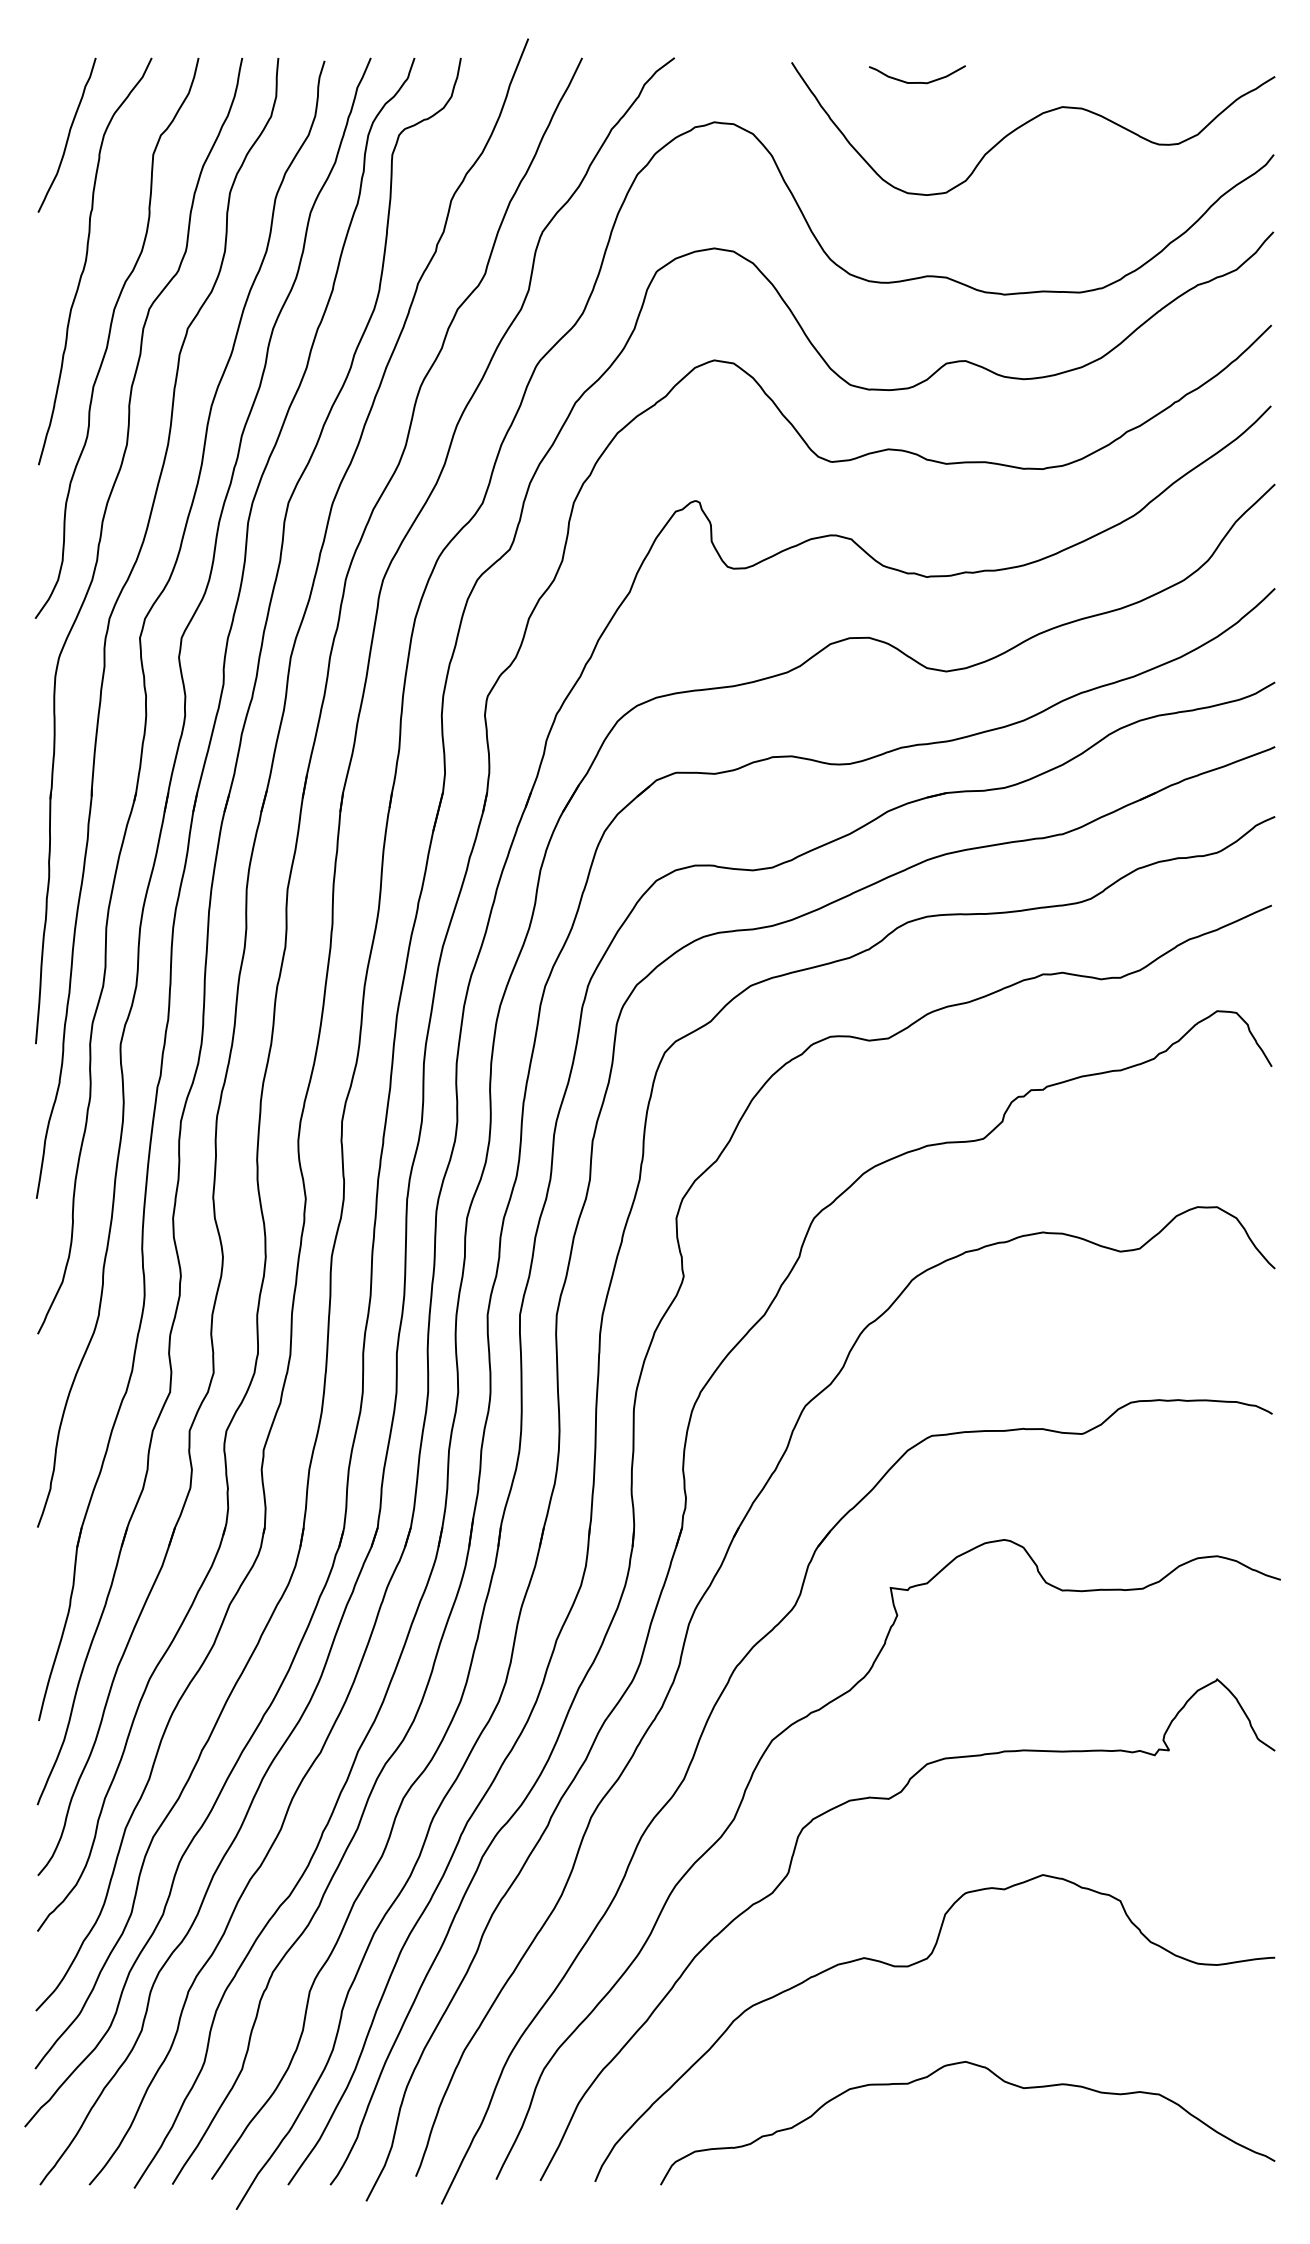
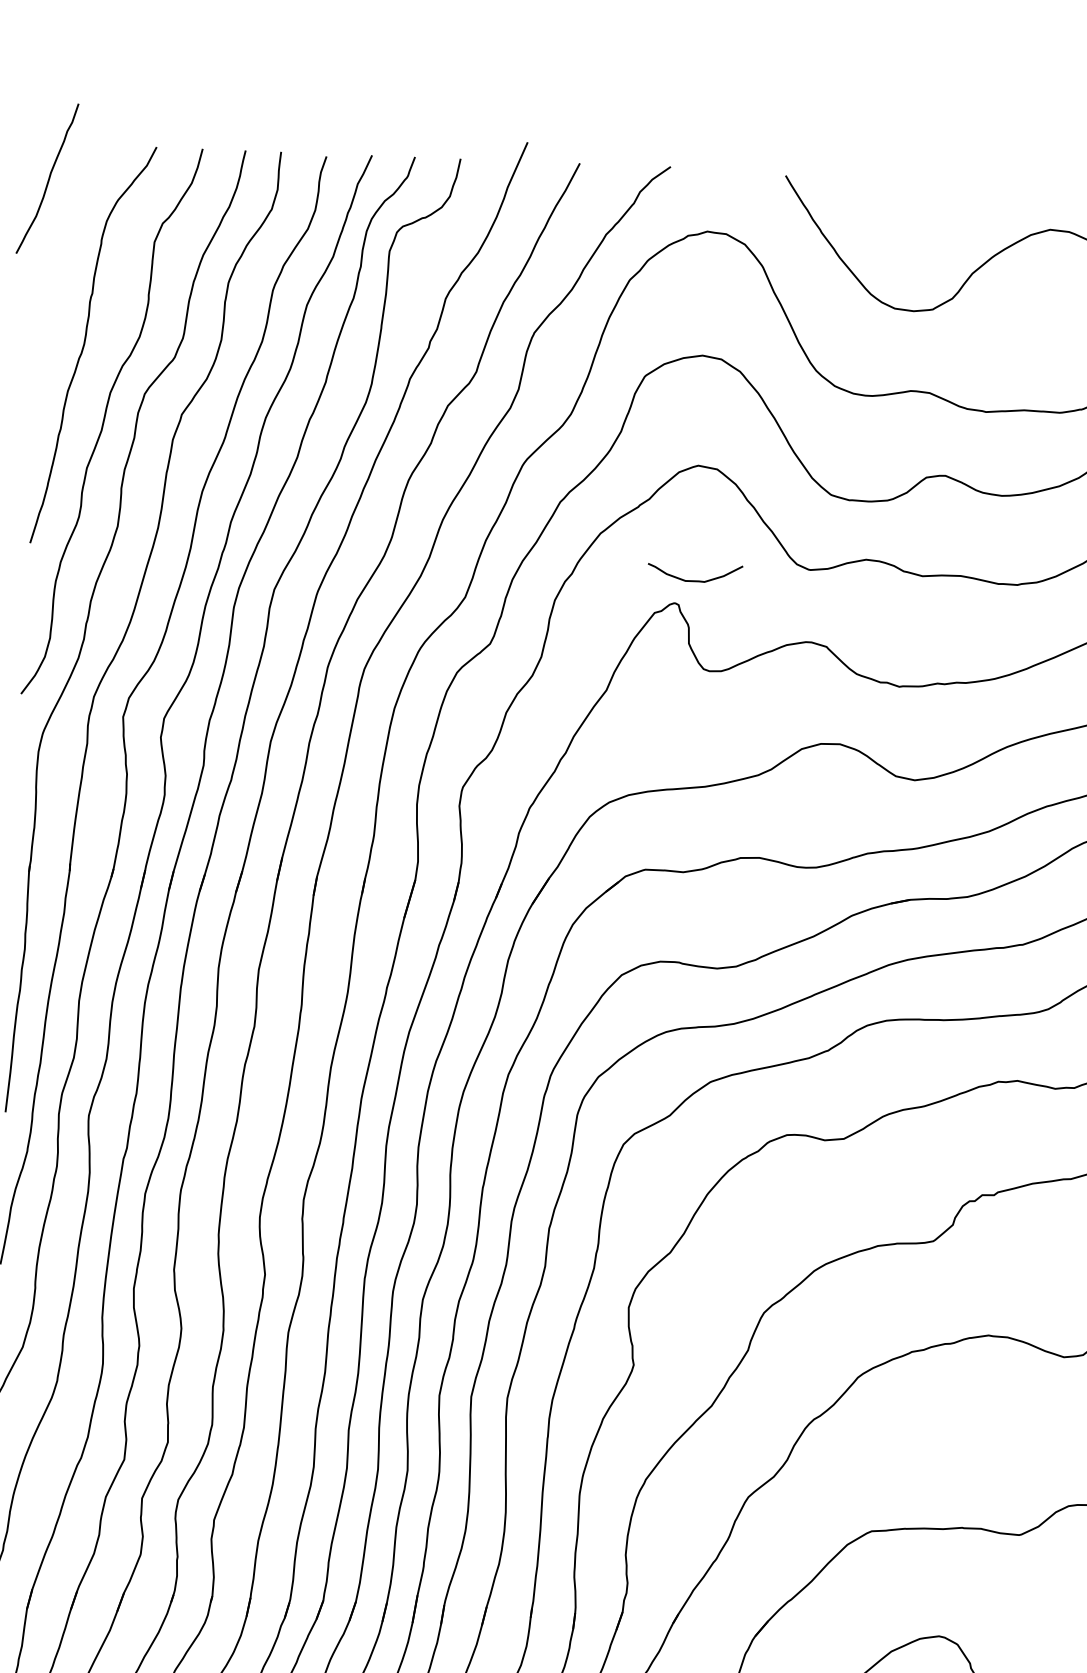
curve: (917, 82) -> (695, 580), moved
curve: (67, 135) -> (47, 178), moved

